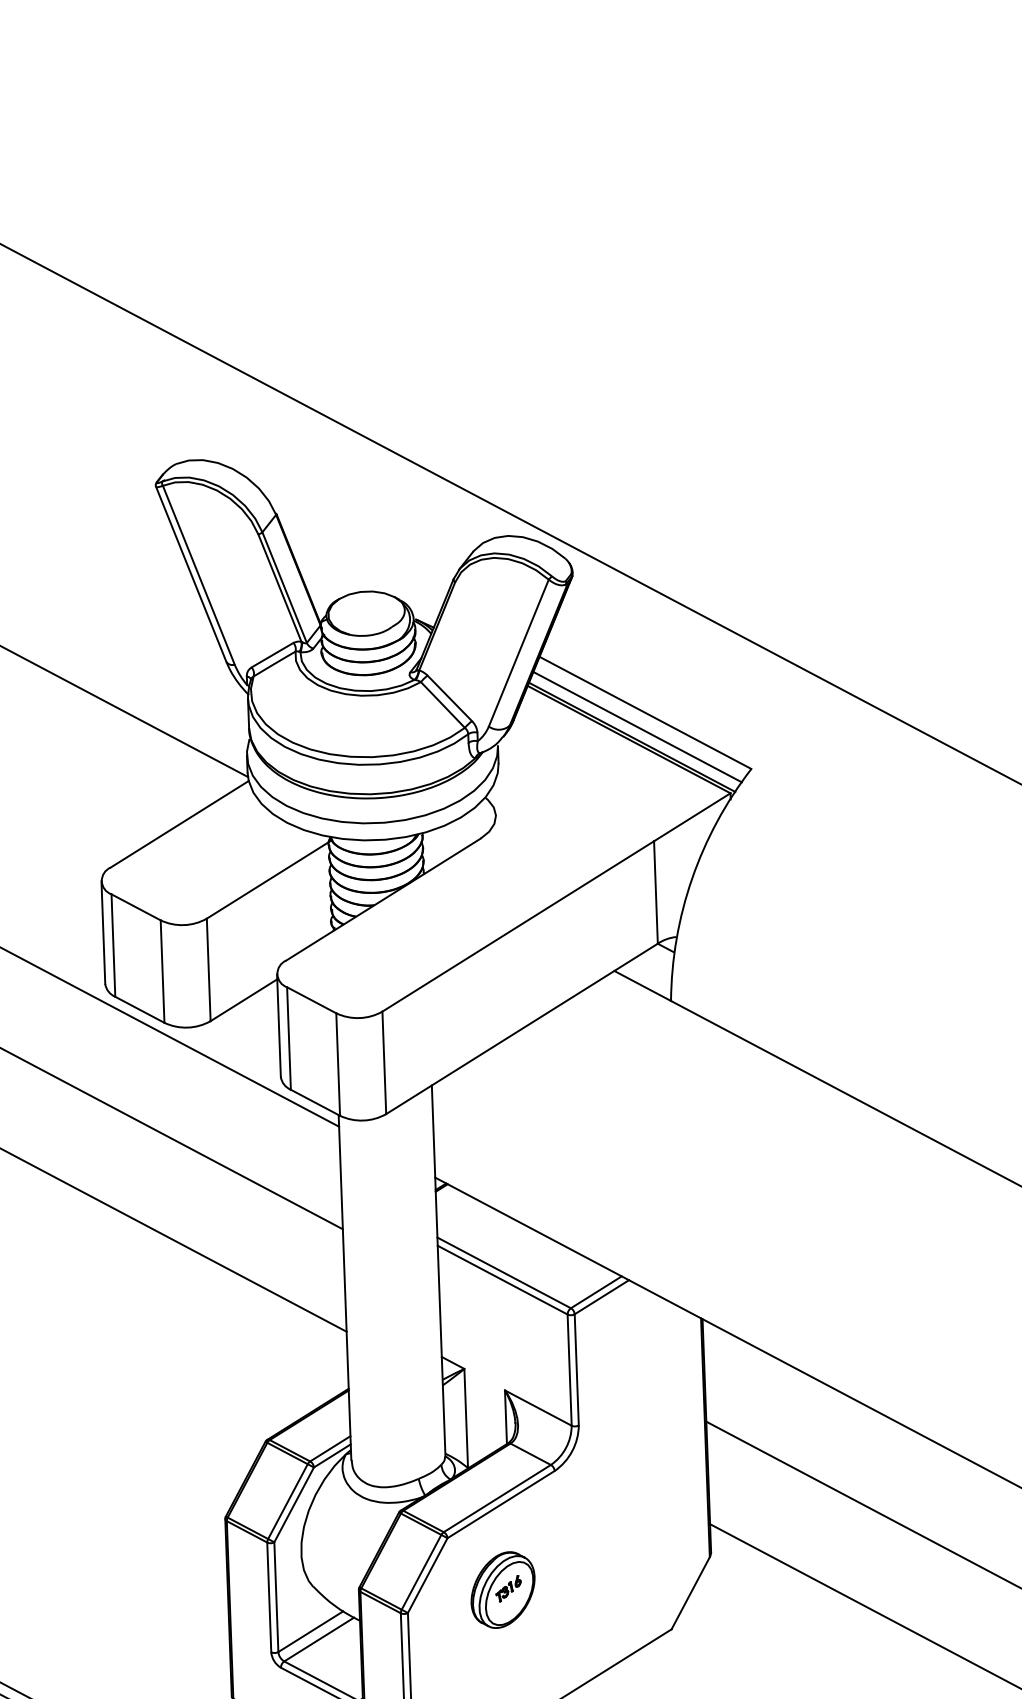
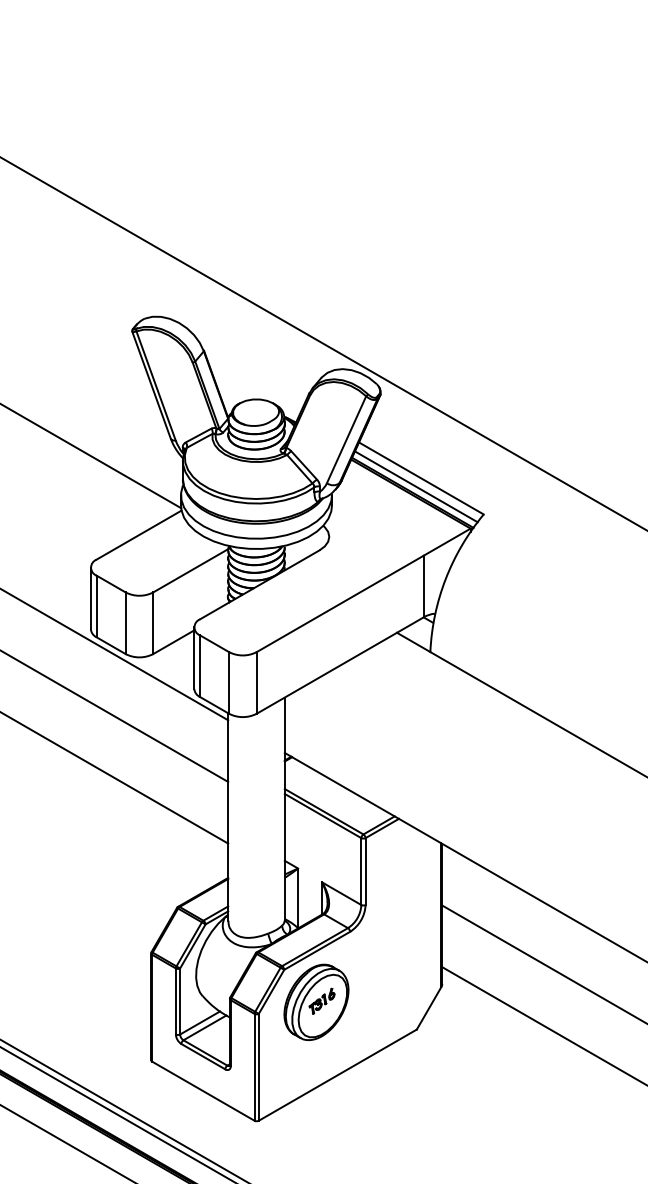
part: (503, 1588) -> (316, 1001), size x1.67

